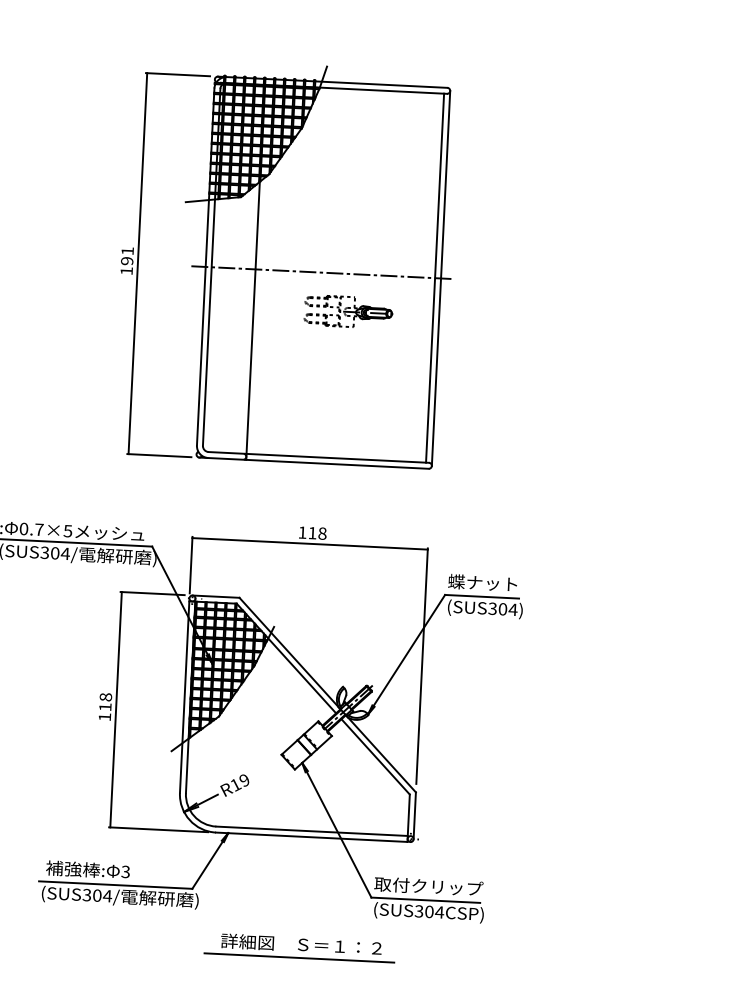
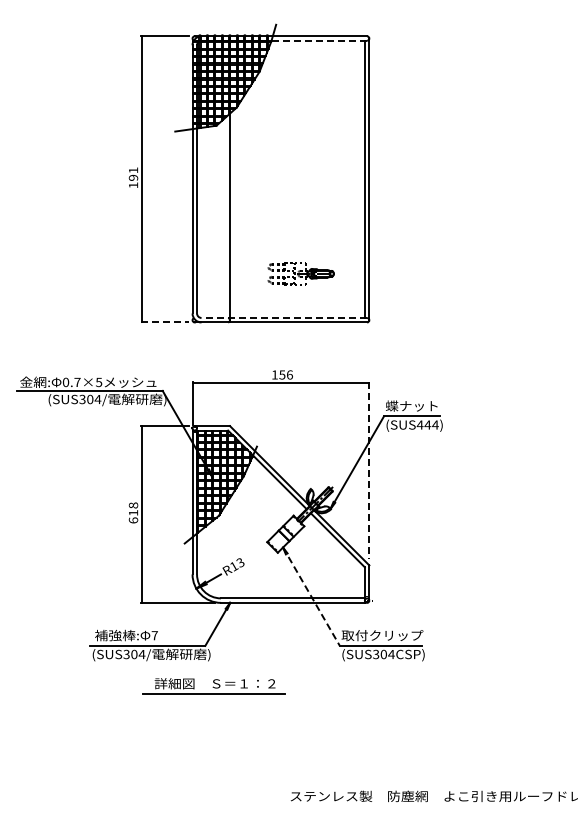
line: (381, 90) -> (317, 40), solid -> dashed
line: (321, 272) -> (279, 179), removed
part: (347, 311) -> (300, 273), moved
line: (160, 455) -> (165, 322), solid -> dashed
line: (319, 456) -> (284, 317), solid -> dashed
text: (316, 532) -> (285, 374), 118 -> 156
text: (497, 608) -> (423, 424), (SUS304) -> (SUS444)
line: (422, 667) -> (369, 471), solid -> dashed
text: (104, 717) -> (133, 520), 118 -> 618
text: (244, 780) -> (240, 562), R19 -> R13
line: (336, 829) -> (311, 596), solid -> dashed
text: (125, 871) -> (154, 635), 3 -> 7
part: (299, 948) -> (213, 686), moved

